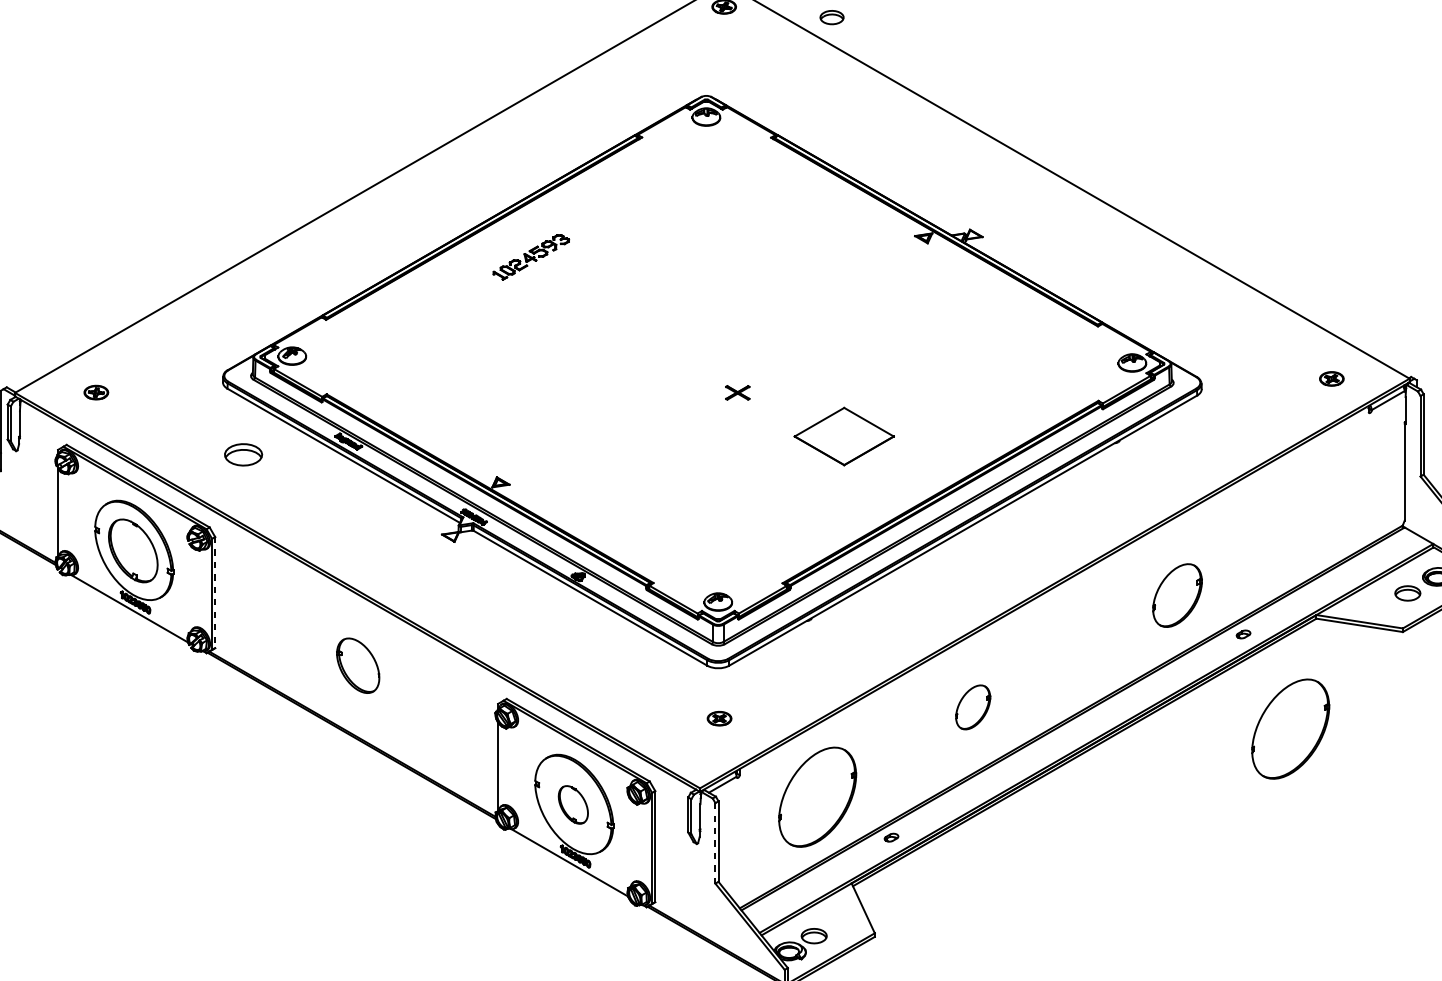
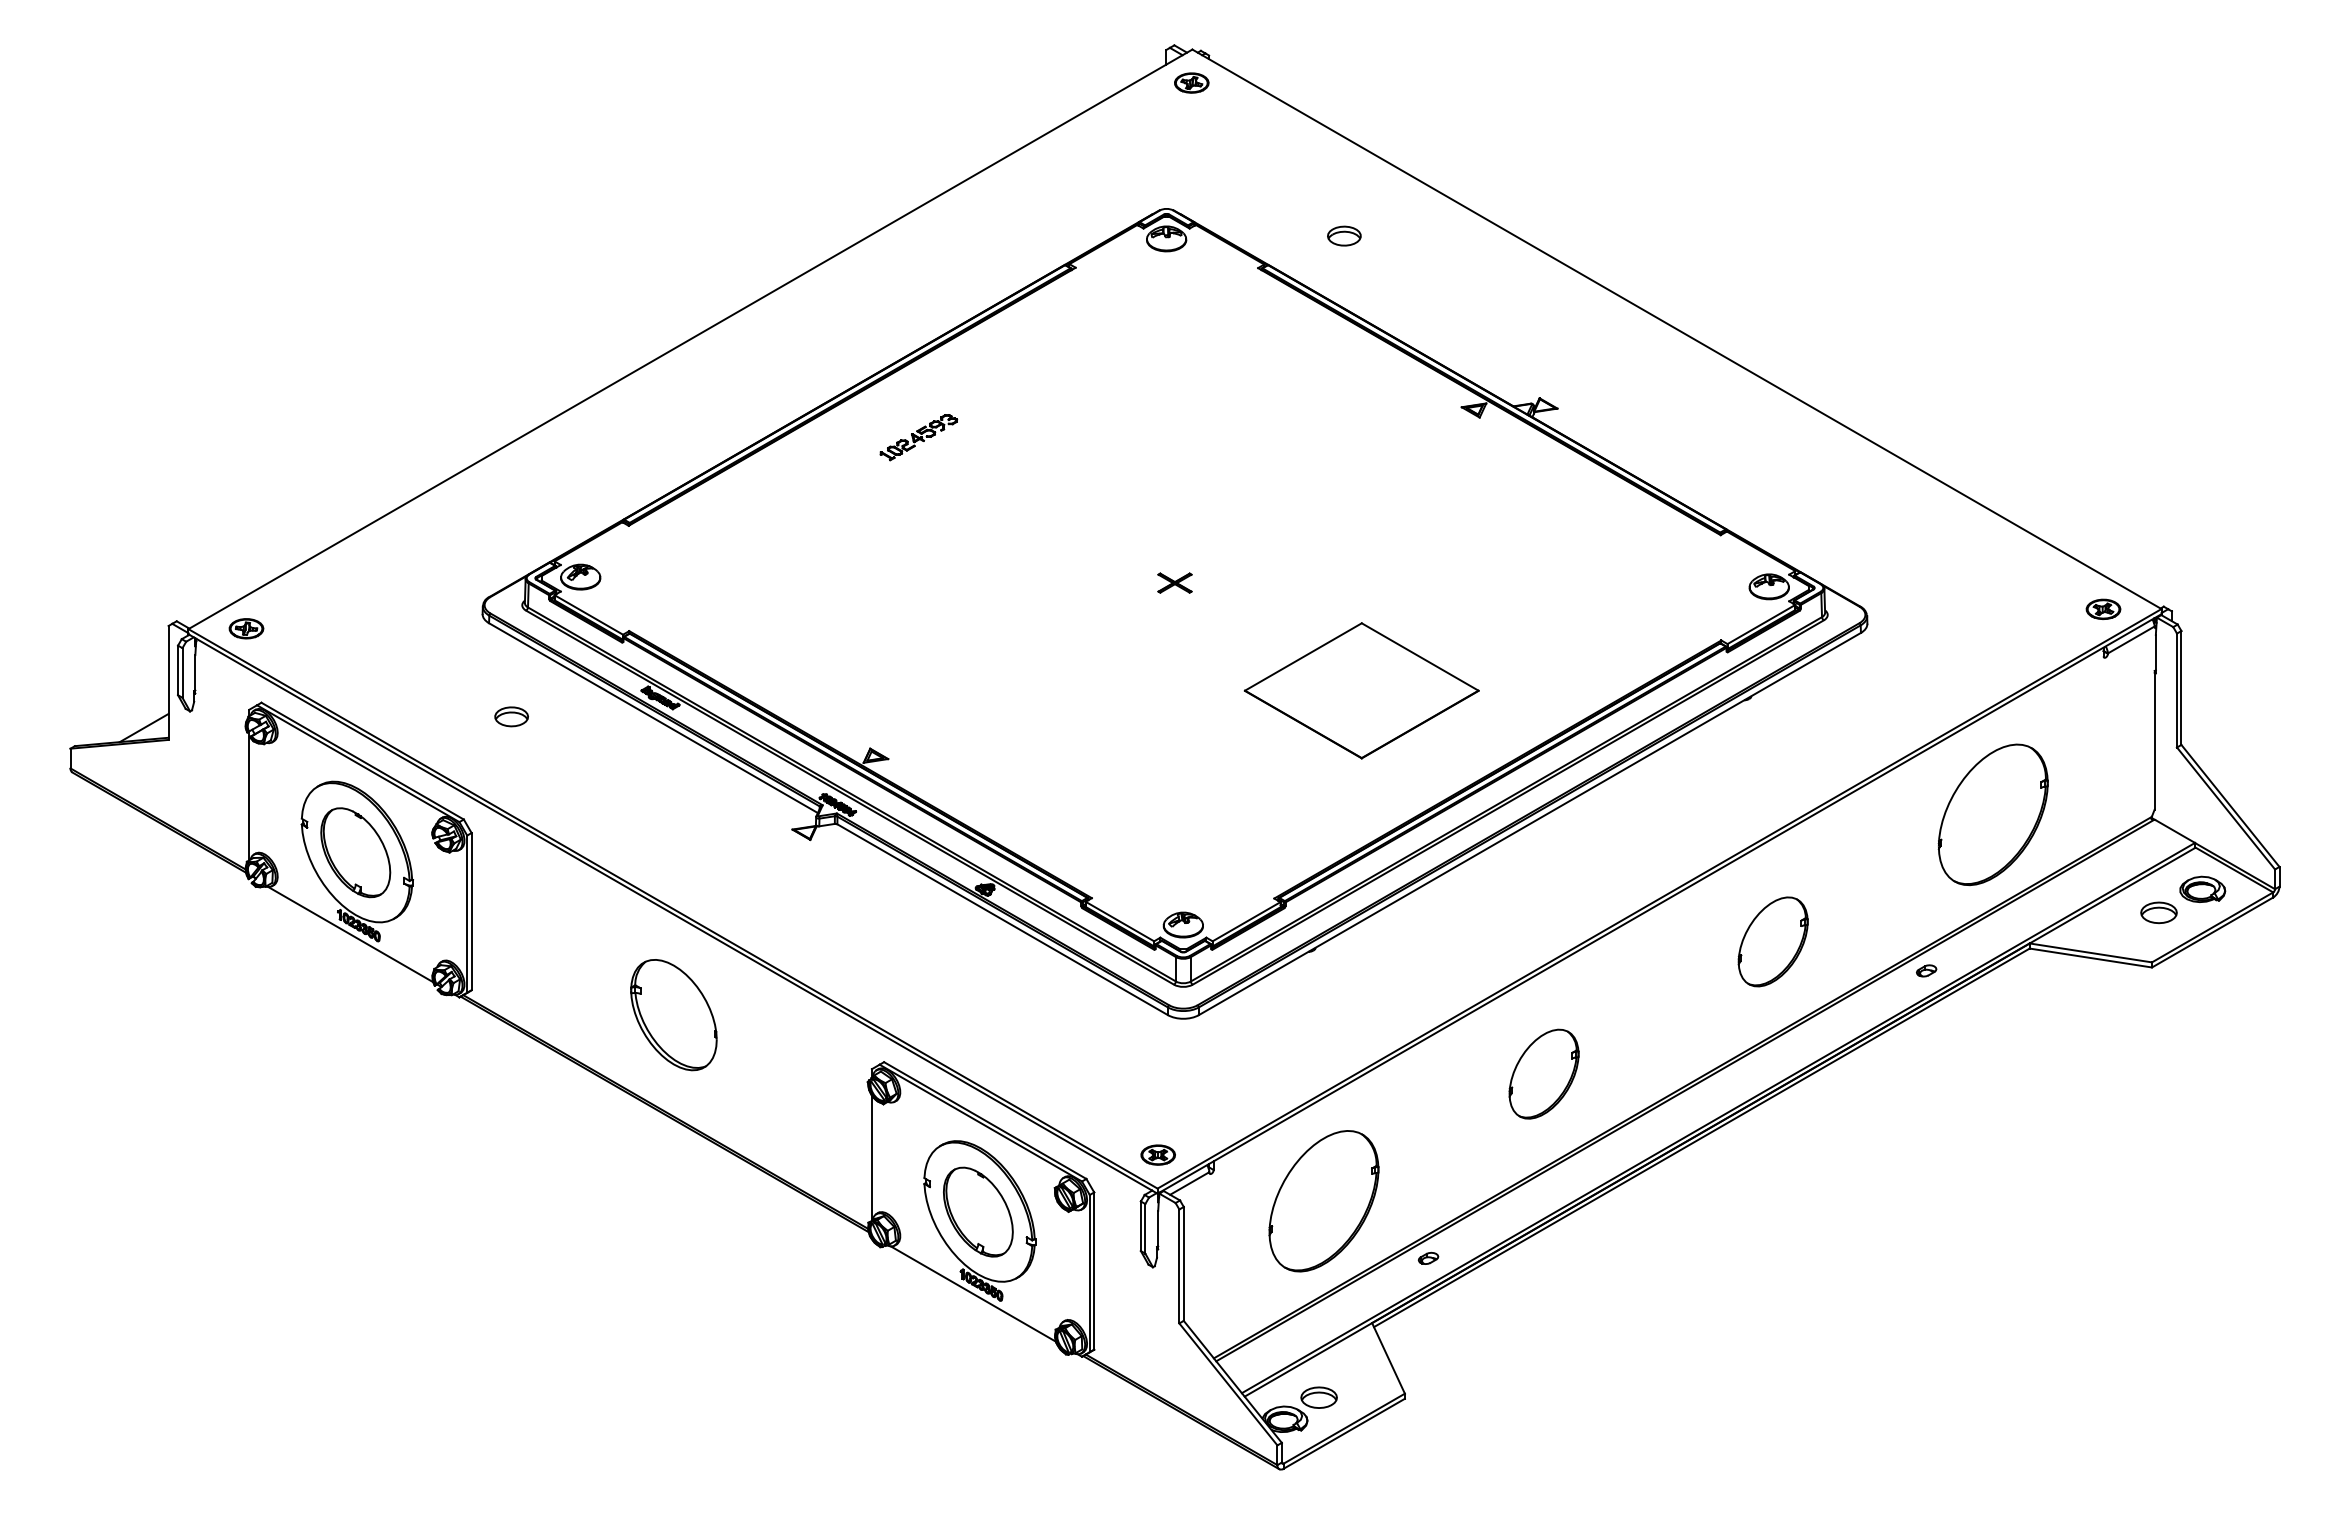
part: (832, 17) -> (1344, 235), moved
part: (531, 257) -> (918, 437), size x0.71
part: (1331, 378) -> (2103, 608), moved
part: (96, 392) -> (246, 628), moved
part: (737, 392) -> (1174, 582), moved
part: (844, 436) -> (1361, 690), size x1.67
part: (243, 454) -> (511, 716), size x0.62
line: (215, 592) -> (471, 911), dashed -> solid
part: (1177, 595) -> (1772, 941), moved
part: (357, 665) -> (673, 1015), size x1.43
part: (972, 706) -> (1543, 1073), size x1.43
part: (719, 718) -> (1157, 1154), moved
part: (1290, 728) -> (1992, 814), moved
part: (573, 804) -> (978, 1211), size x1.67
line: (715, 843) -> (1179, 1266), dashed -> solid

